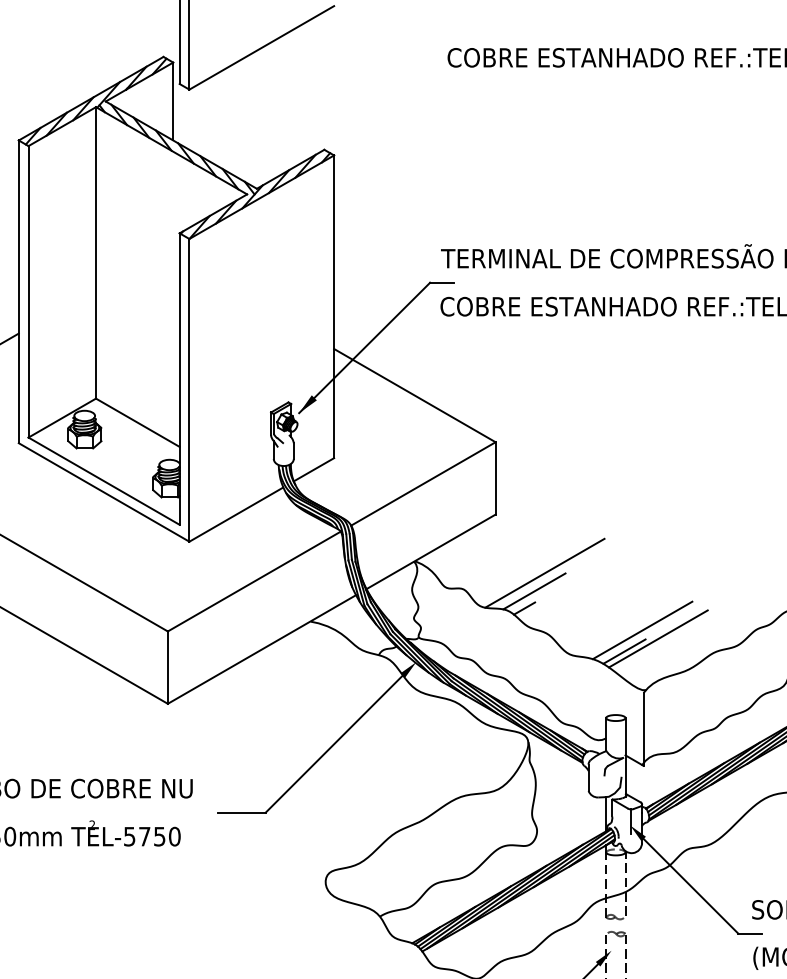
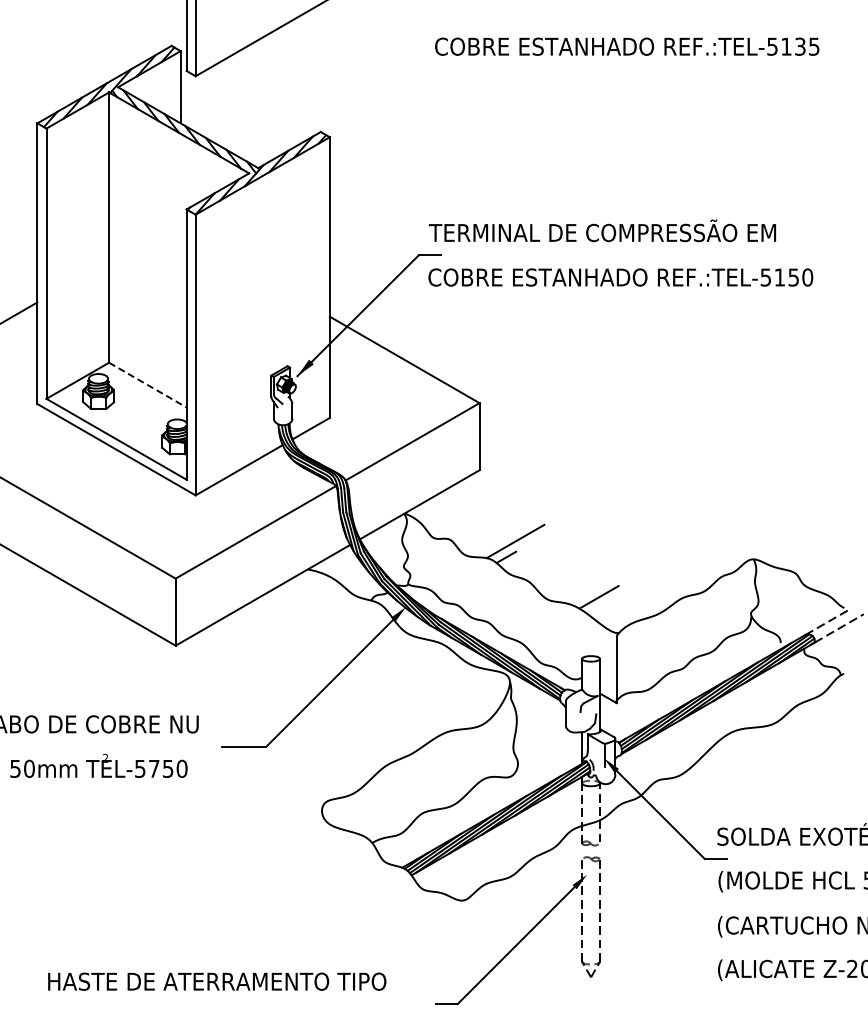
line: (137, 423) -> (147, 385), solid -> dashed
line: (544, 573) -> (524, 524), removed
line: (642, 630) -> (615, 577), removed
line: (658, 638) -> (630, 585), removed

